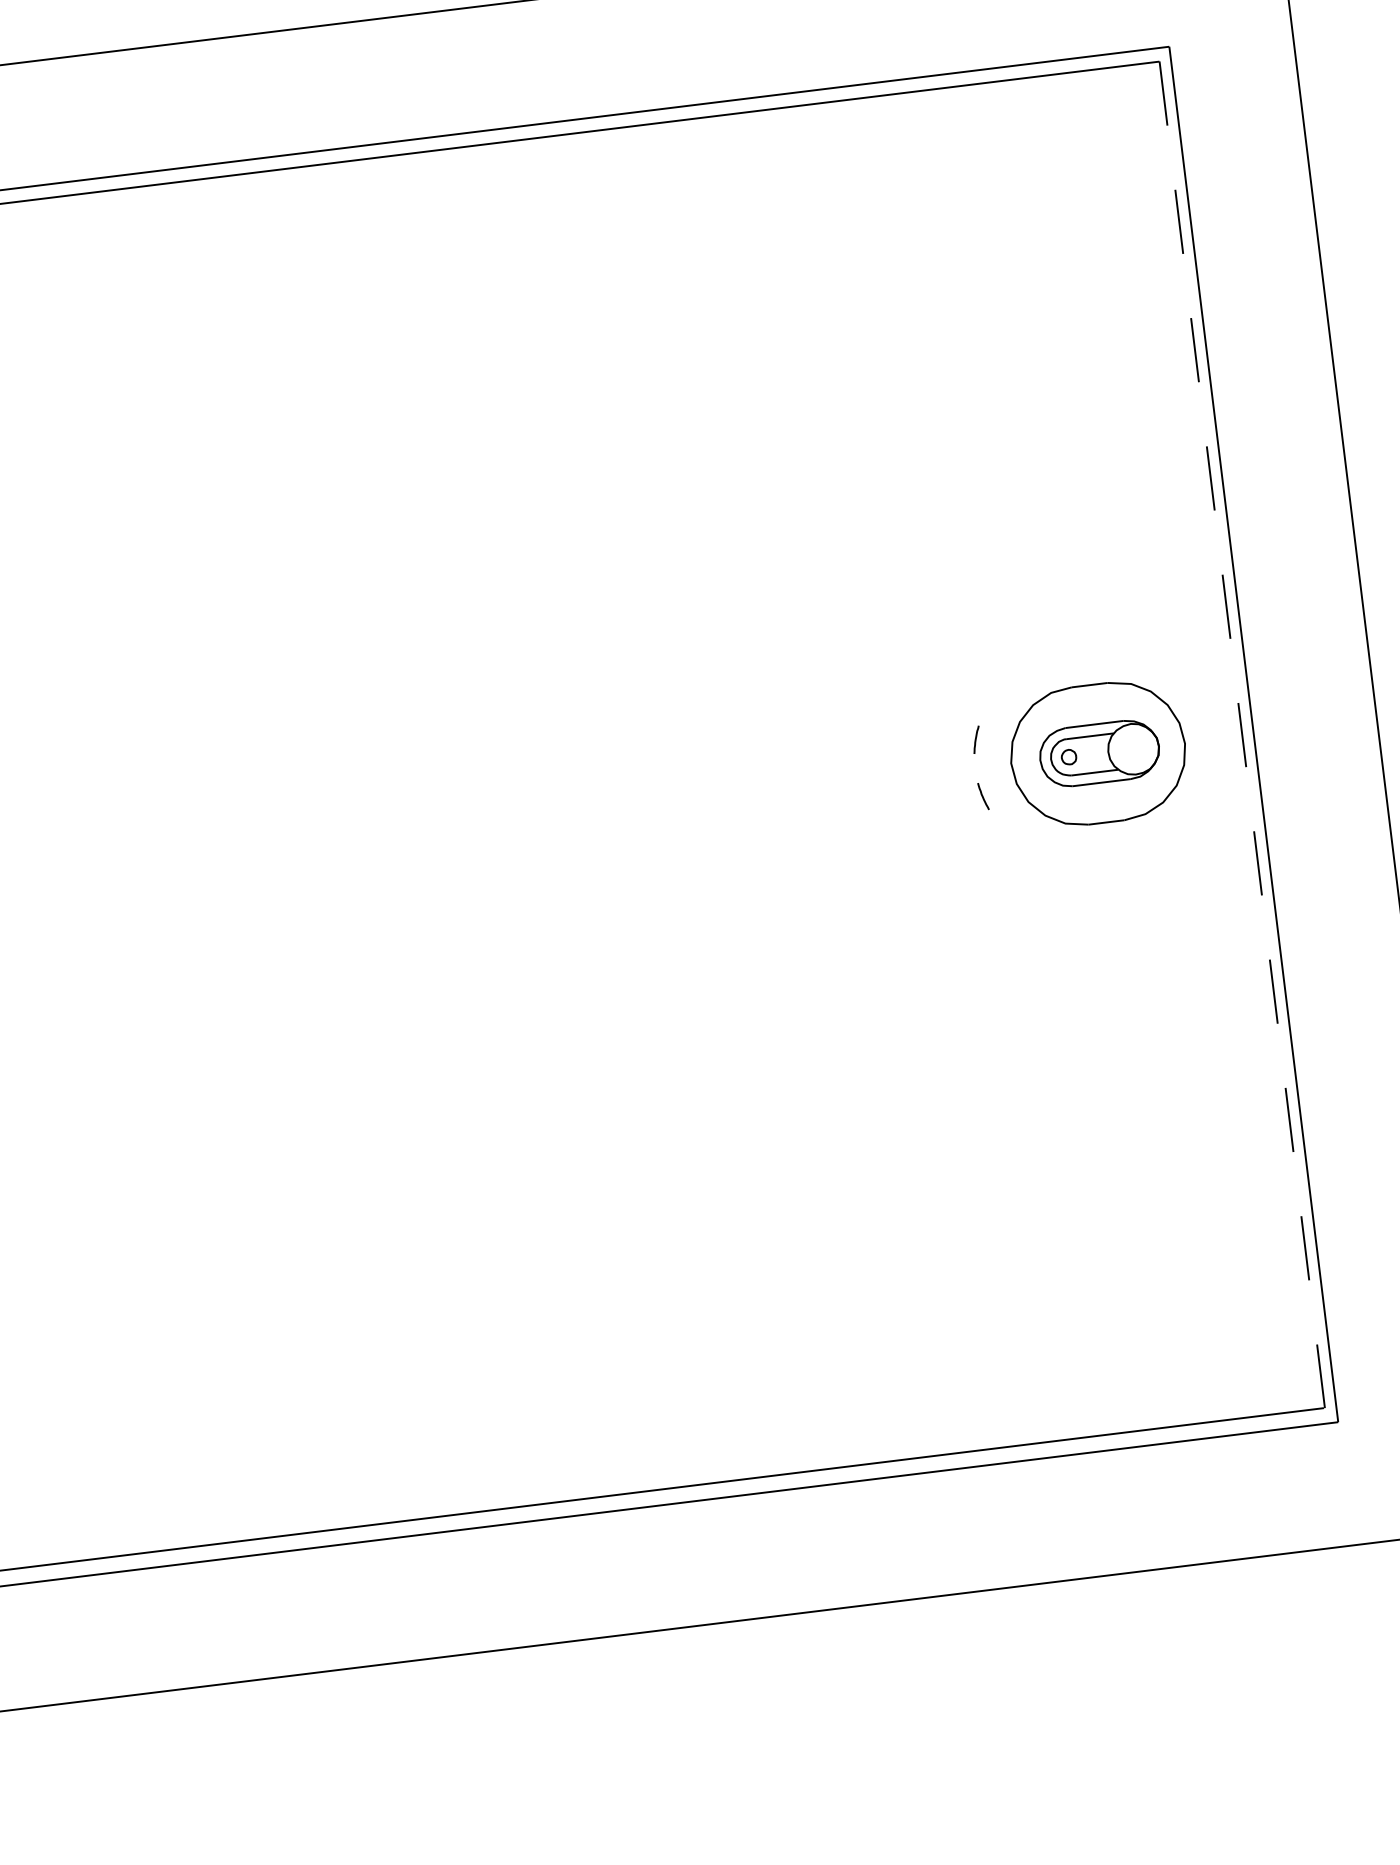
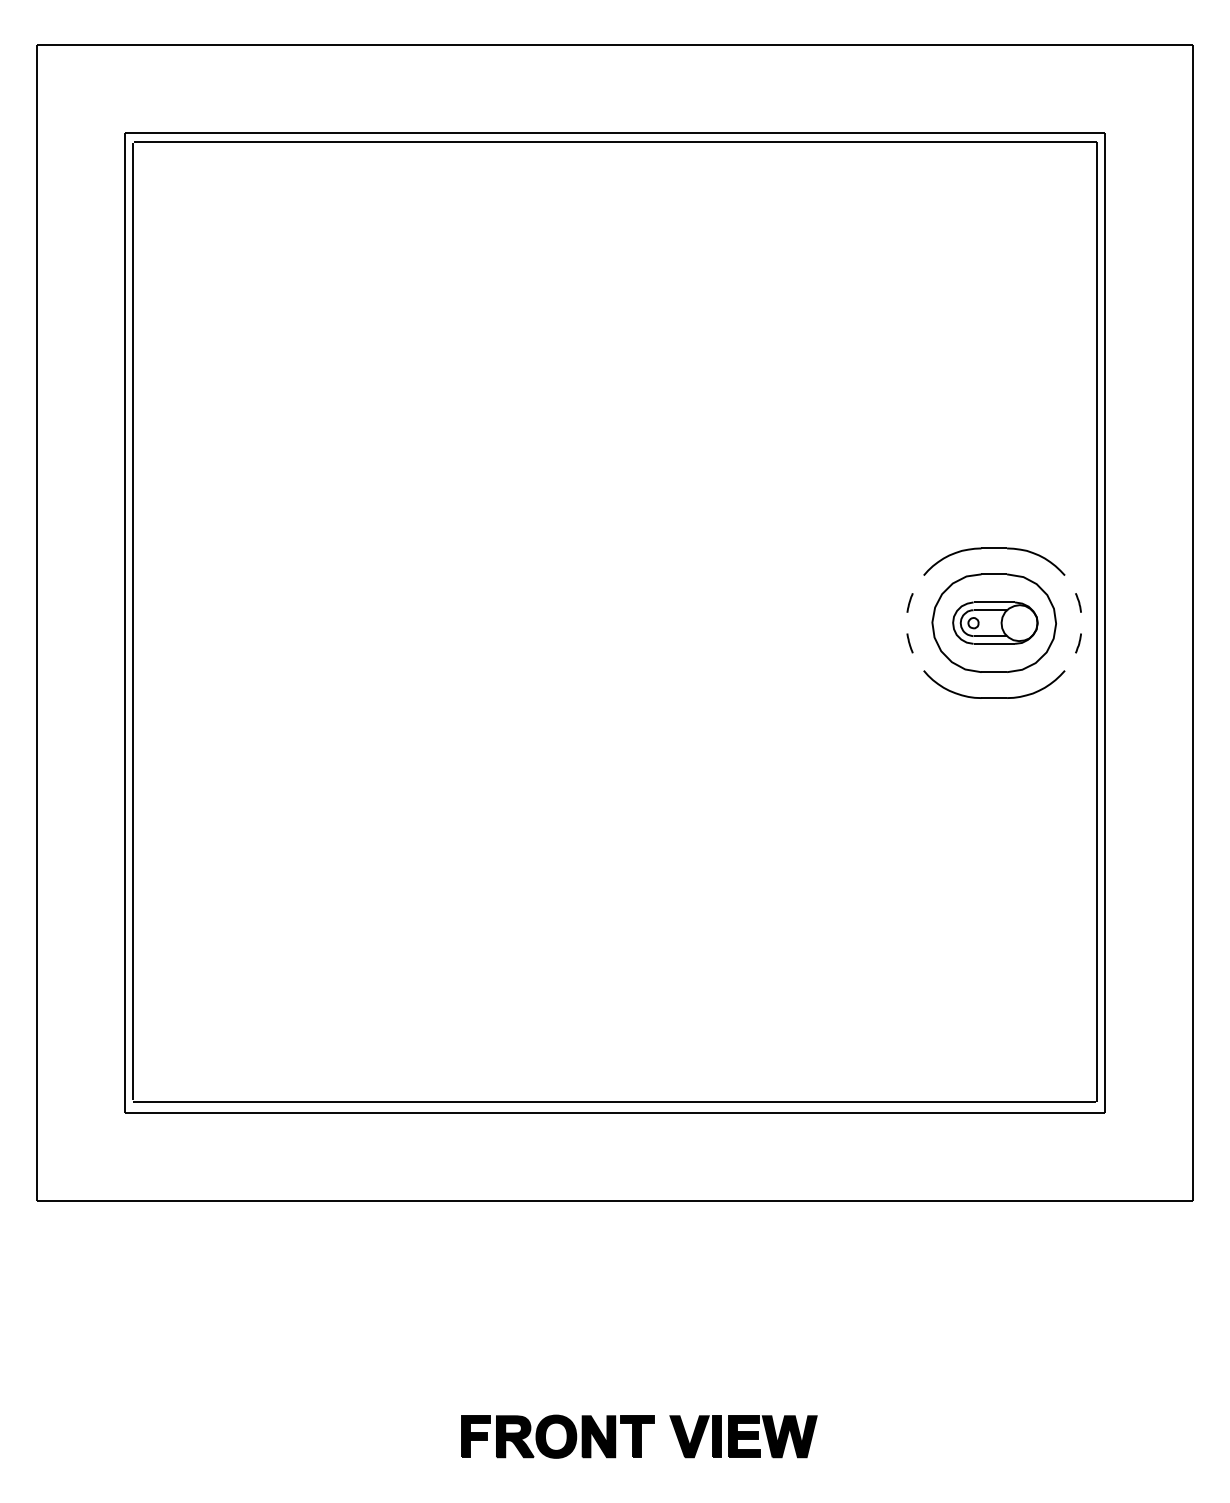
part: (1085, 648) -> (994, 548), added
line: (1212, 710) -> (1078, 602), added
line: (1242, 734) -> (1097, 622), dashed -> solid
line: (1219, 767) -> (1078, 643), added
part: (1111, 857) -> (994, 697), added

